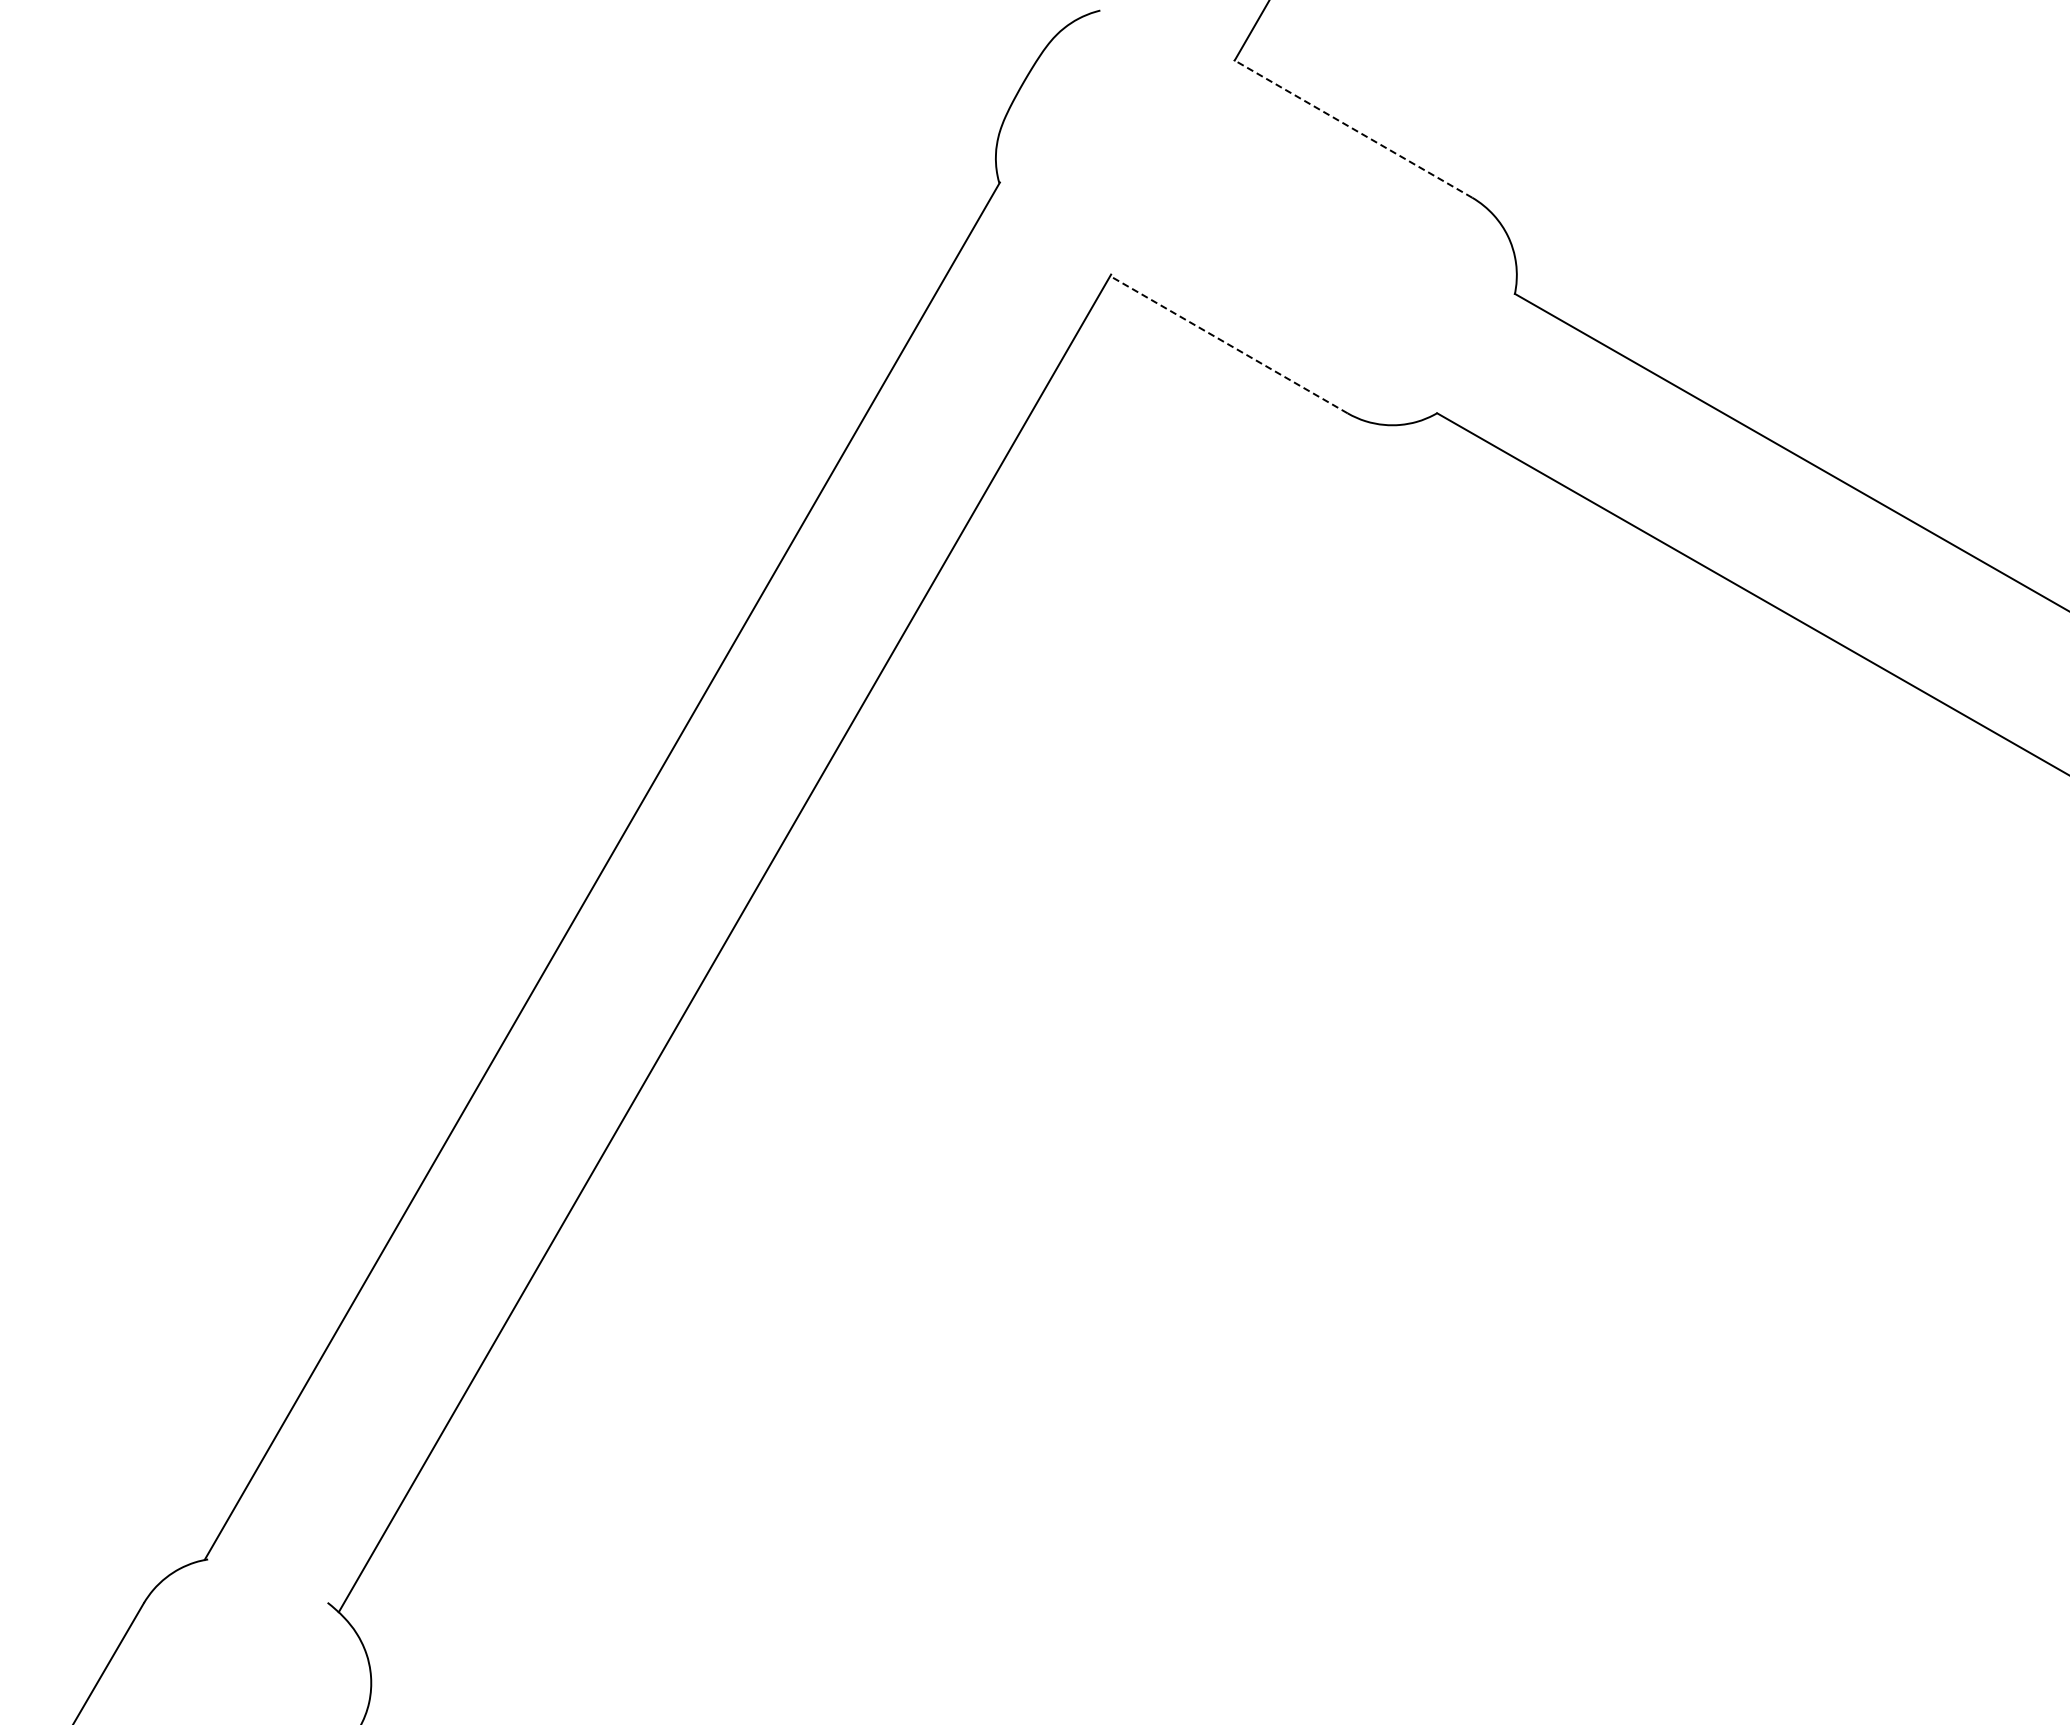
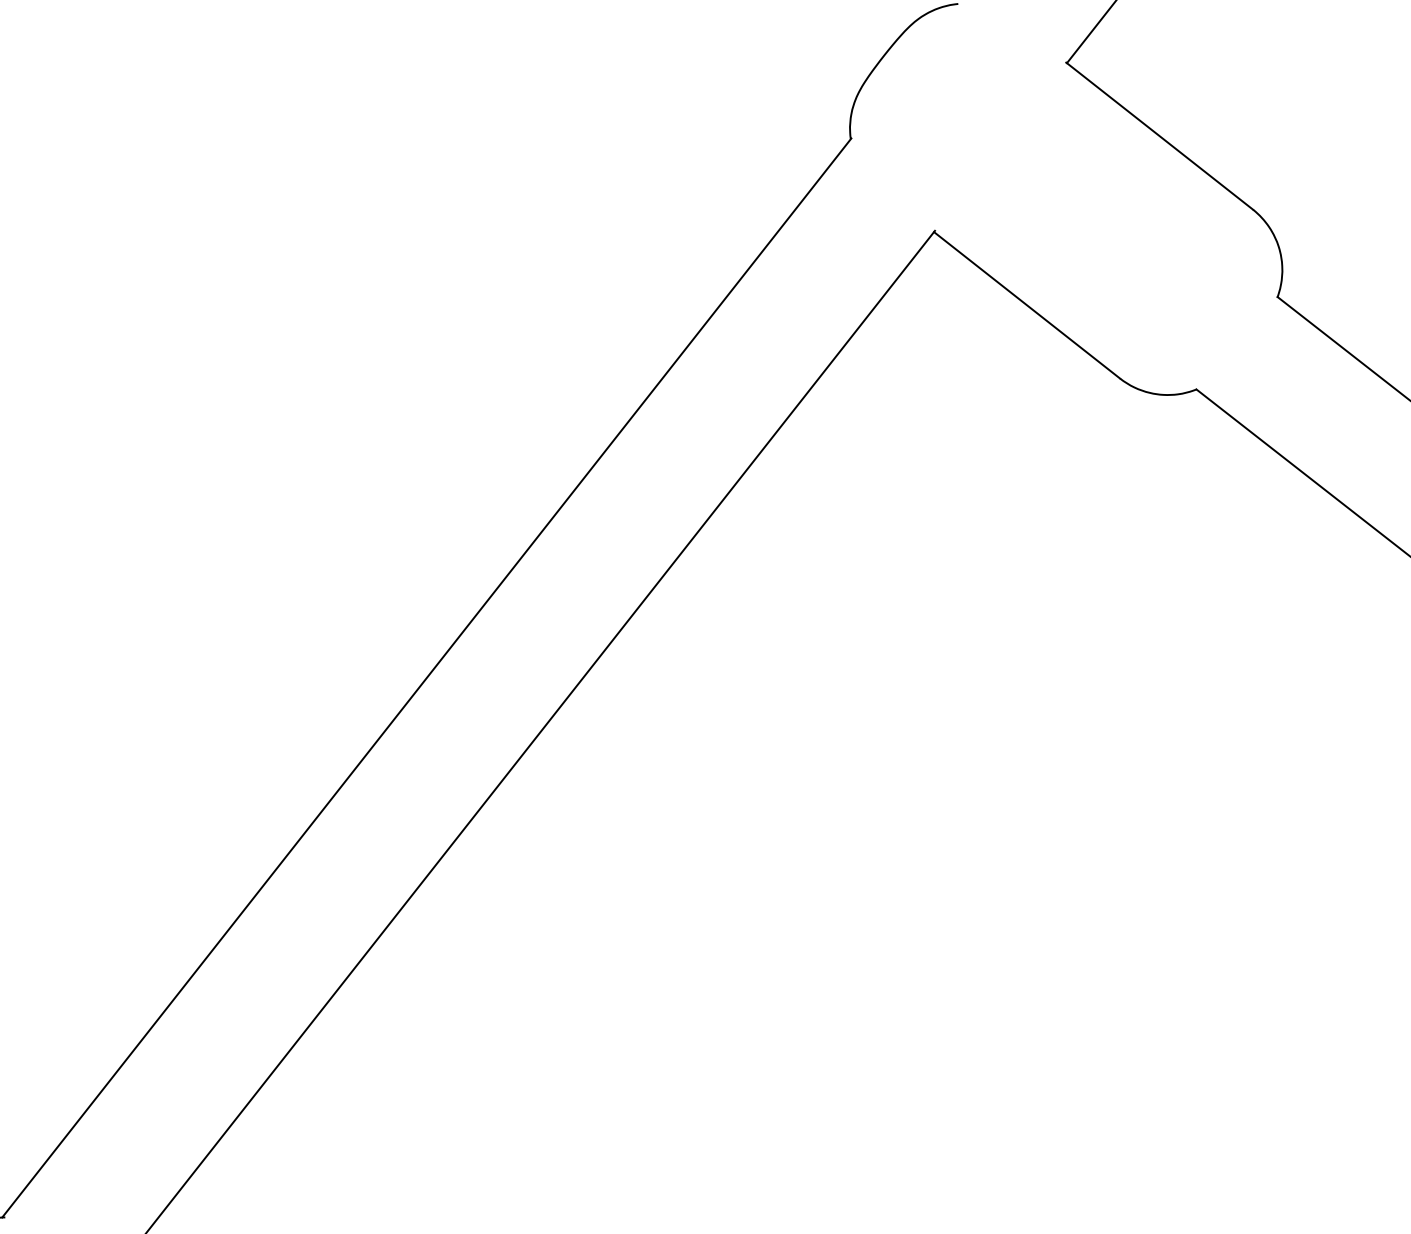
line: (1353, 128) -> (1160, 135), dashed -> solid
line: (1228, 344) -> (1026, 305), dashed -> solid

